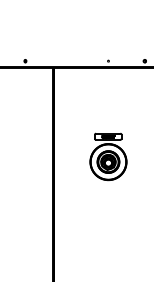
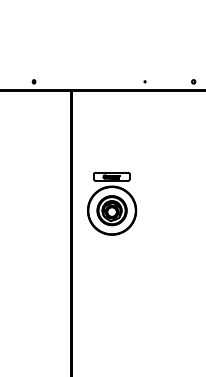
part: (108, 156) -> (112, 203), moved

